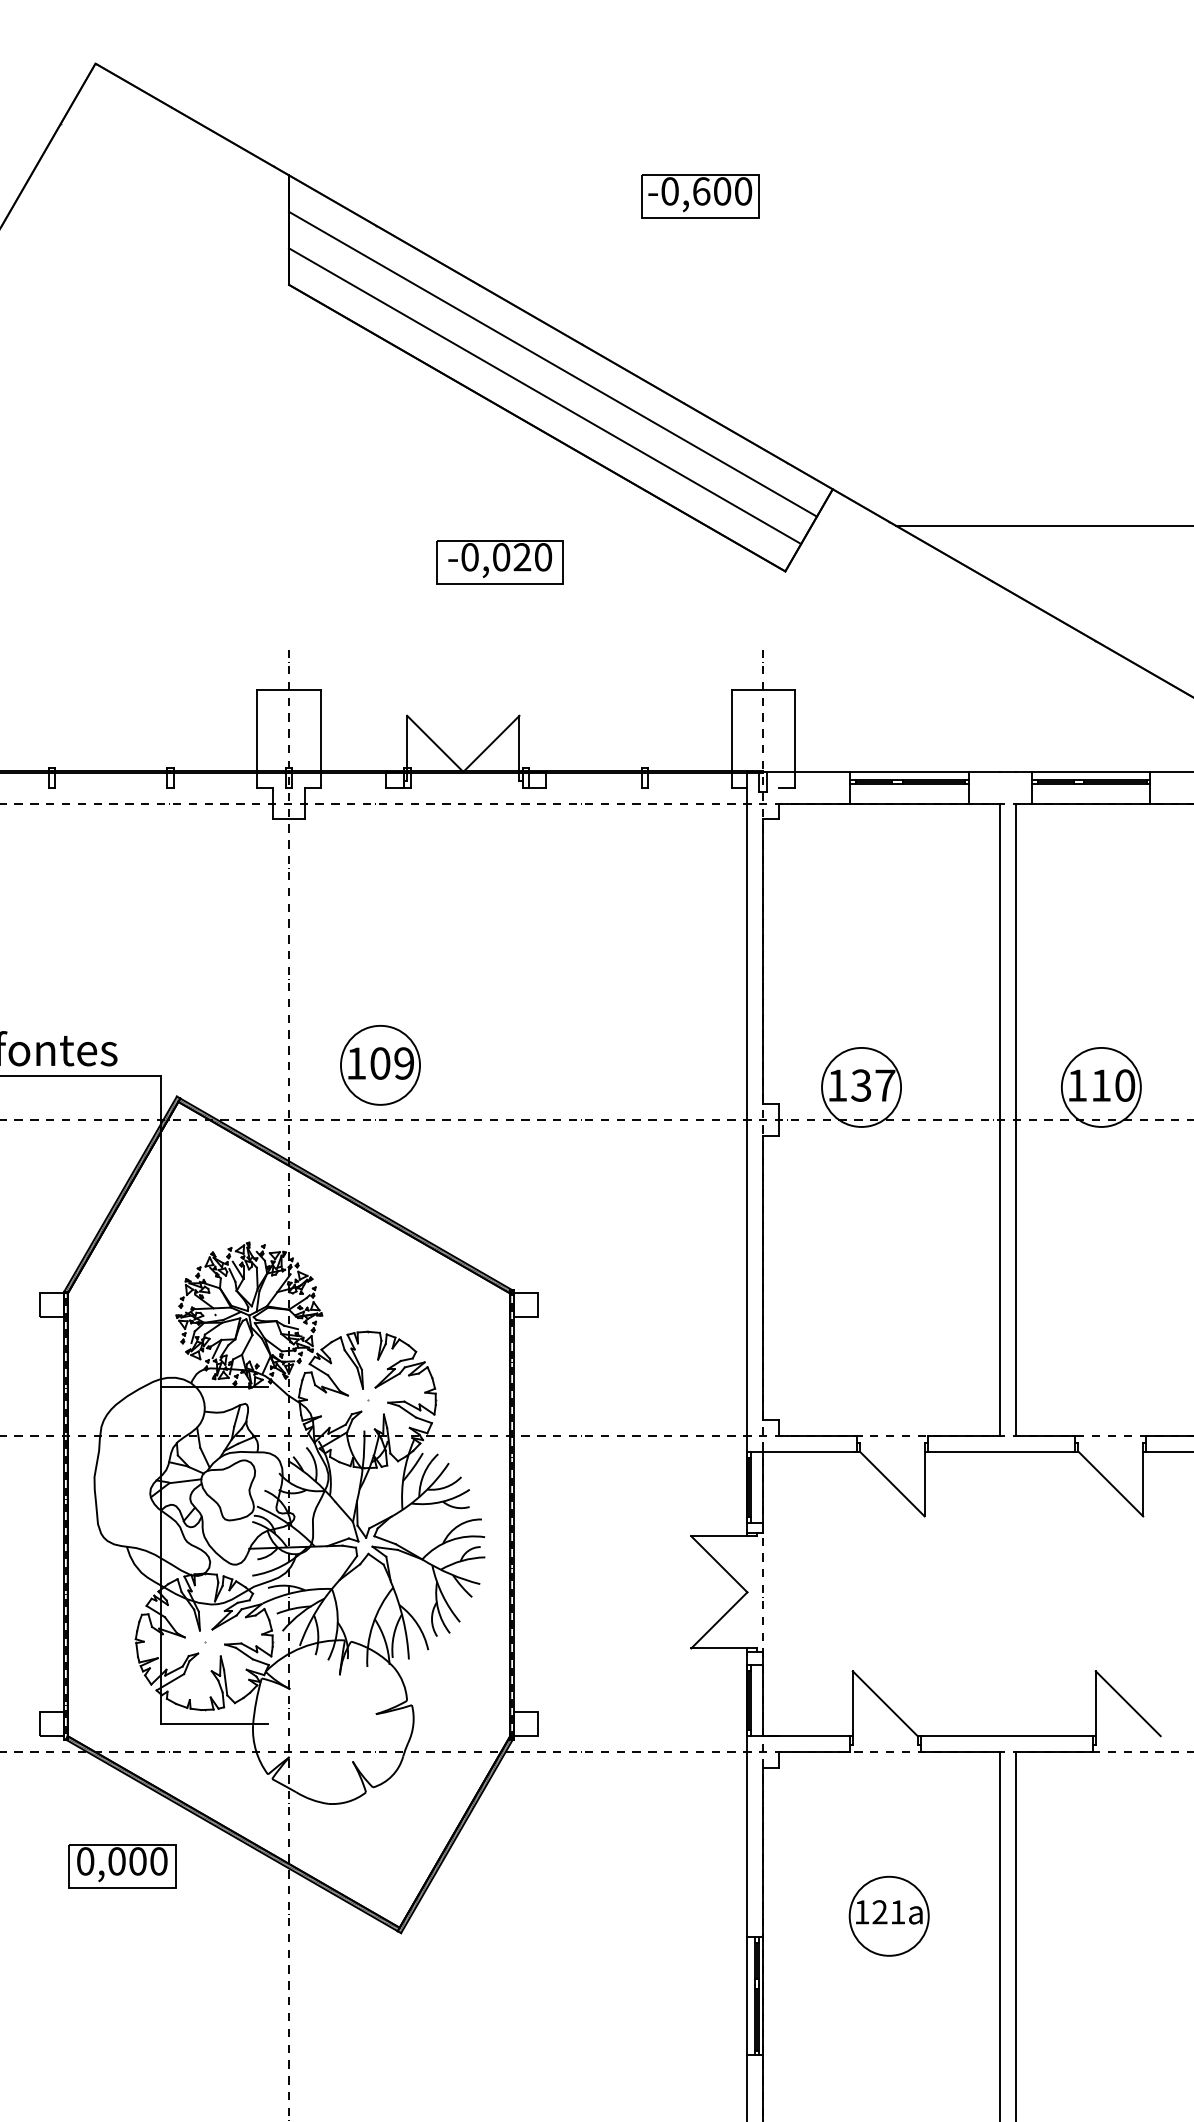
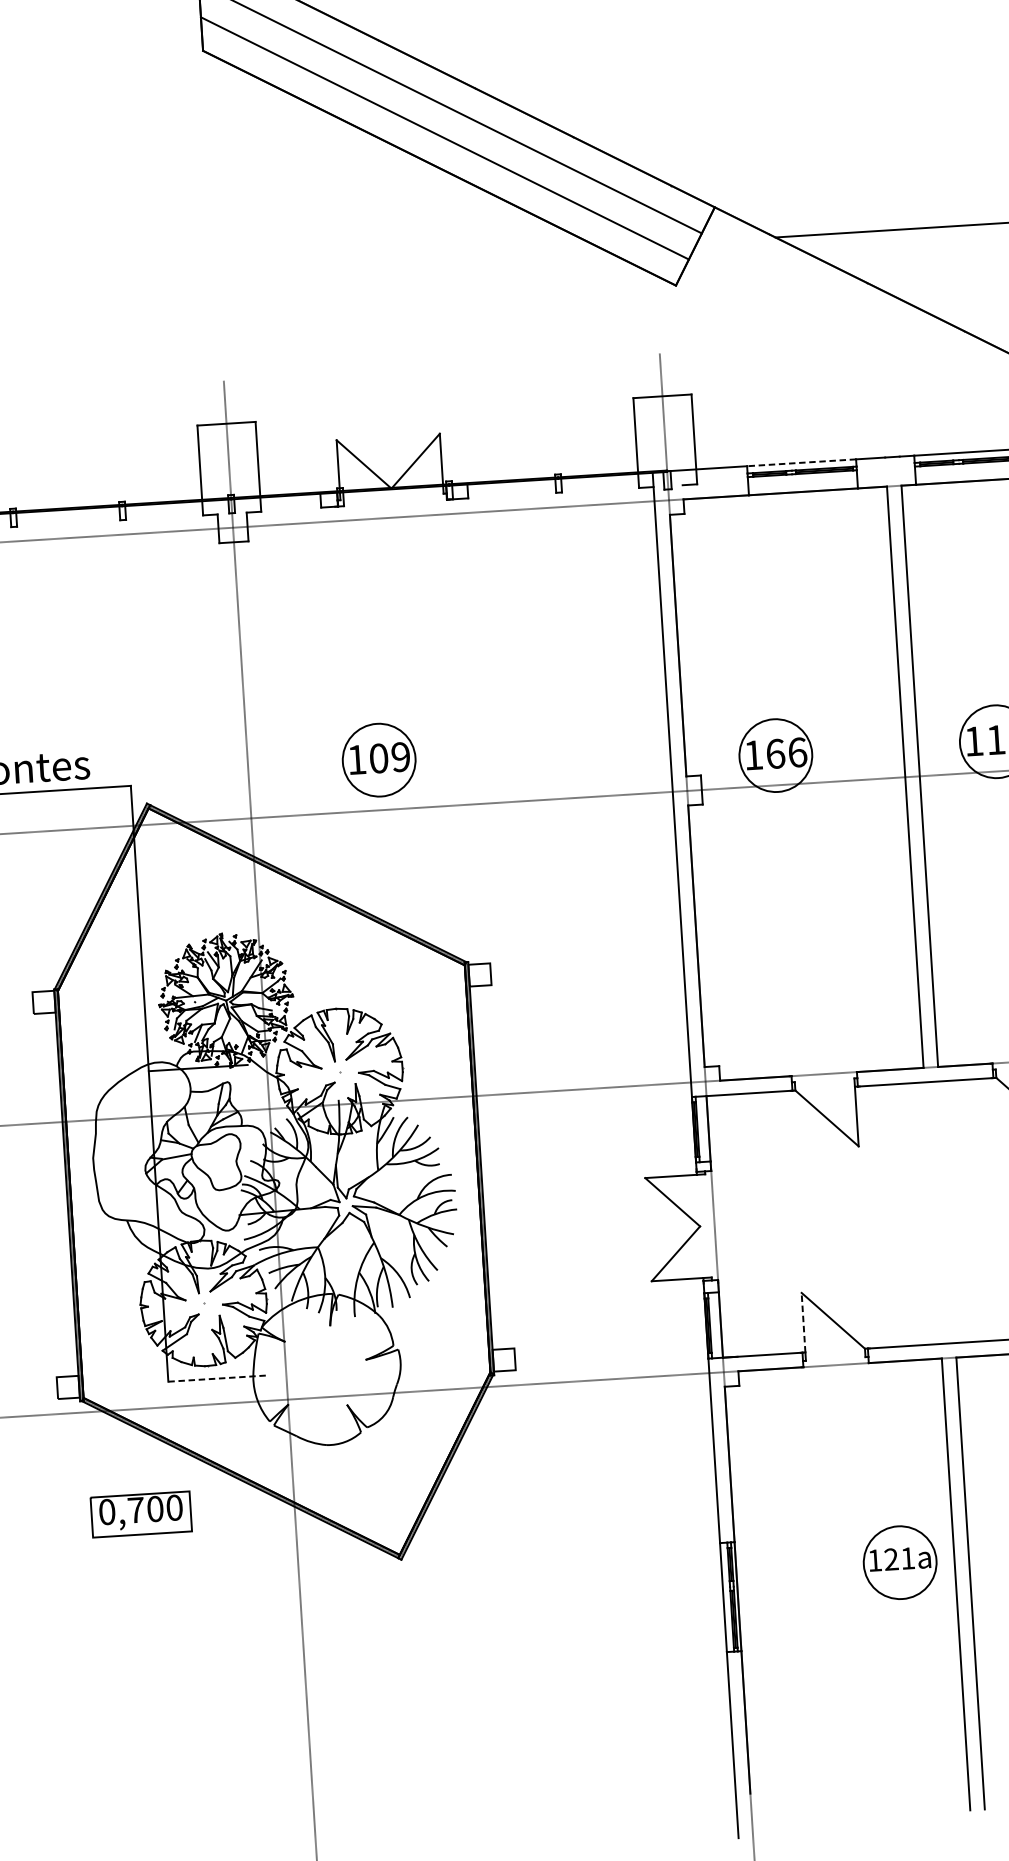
part: (499, 562) -> (412, 293), removed
line: (908, 771) -> (800, 462), solid -> dashed
part: (380, 1065) -> (379, 760), moved
text: (873, 1085) -> (786, 753), 137 -> 166
line: (852, 1703) -> (803, 1322), solid -> dashed
line: (214, 1724) -> (217, 1378), solid -> dashed
text: (116, 1861) -> (135, 1510), 0,000 -> 0,700
part: (888, 1915) -> (899, 1561), moved

